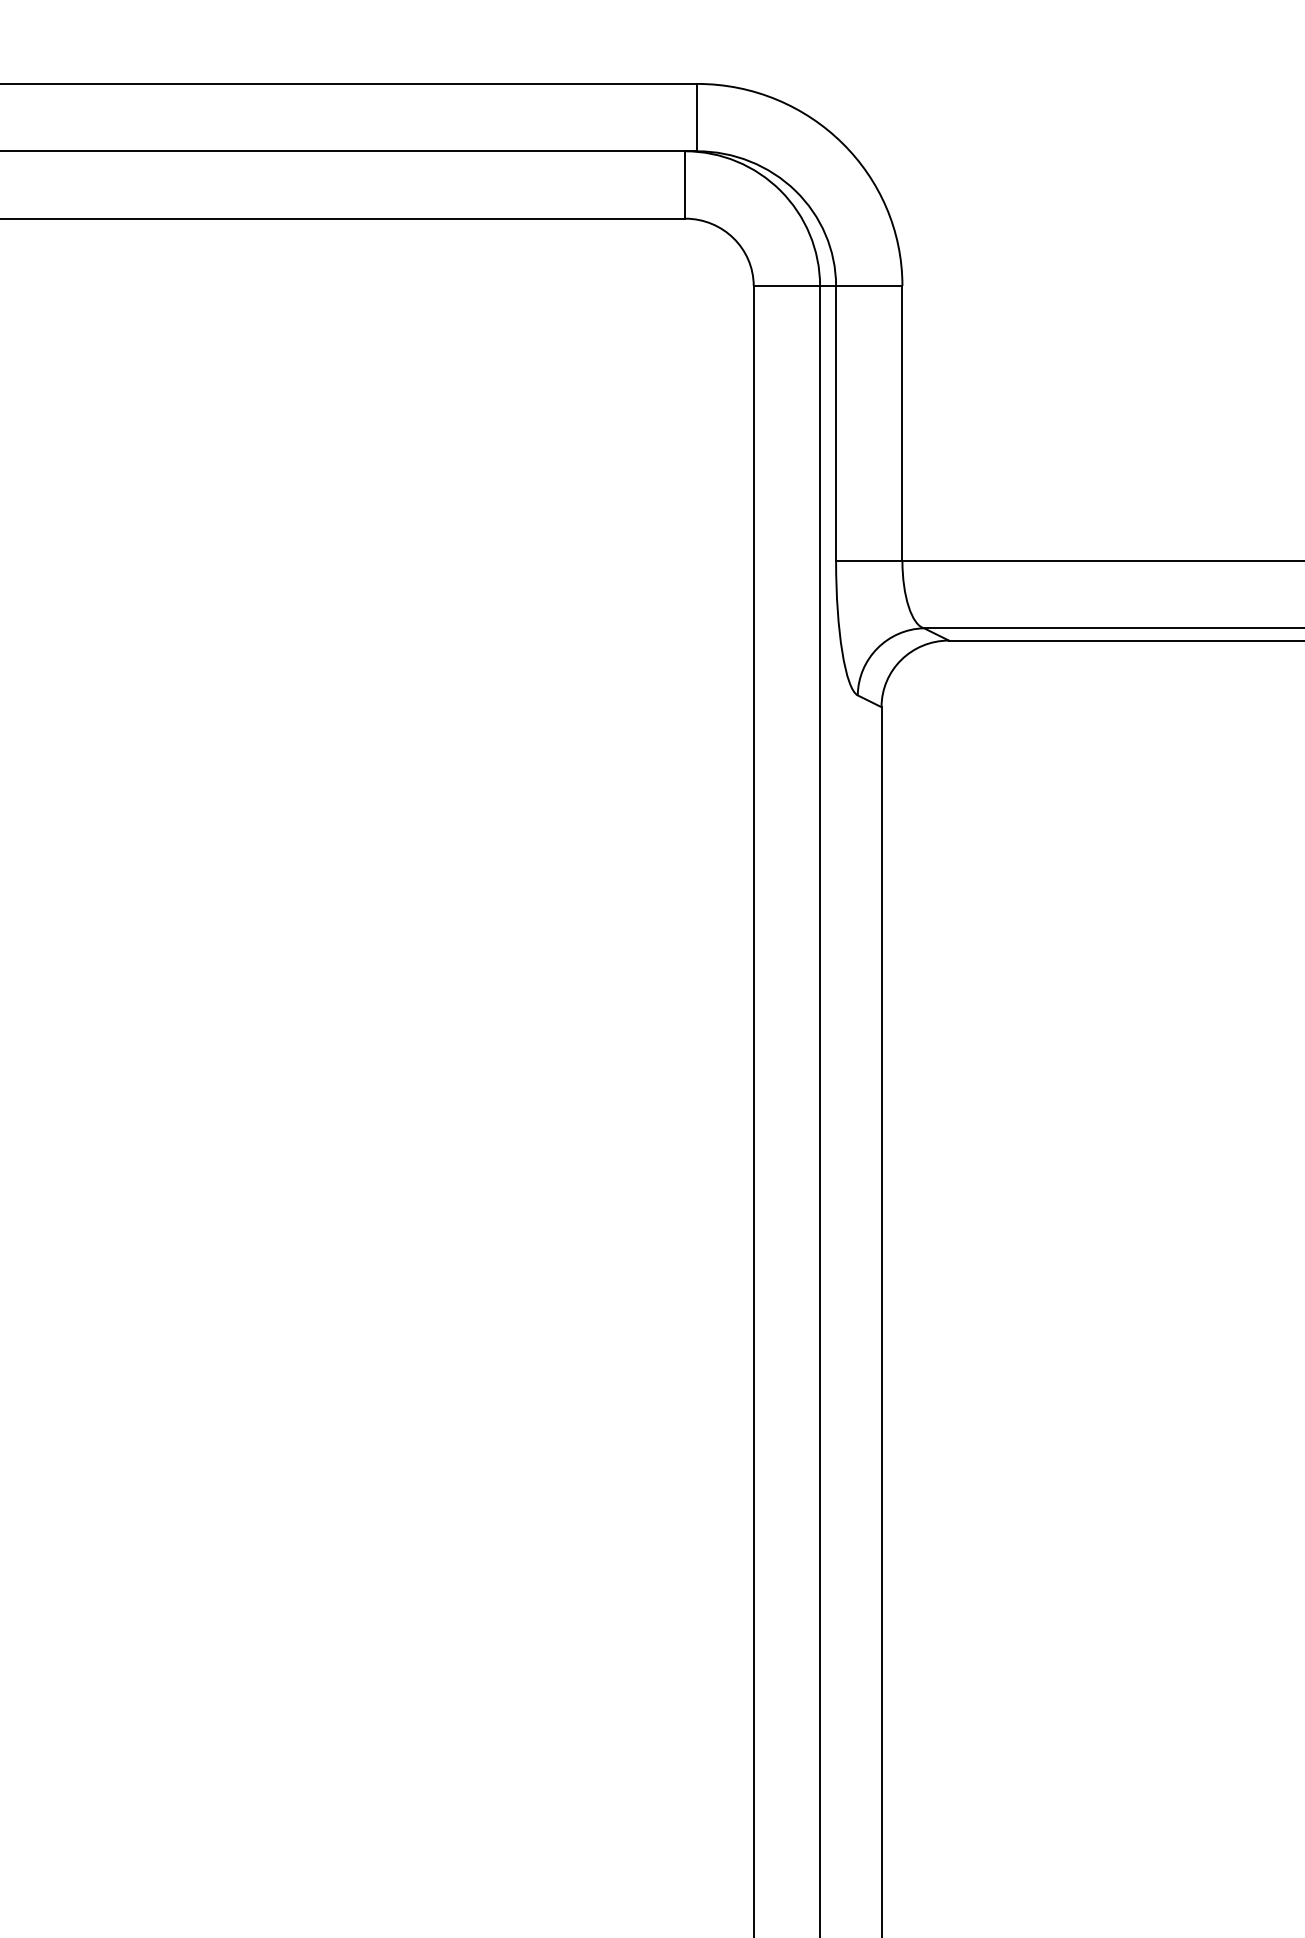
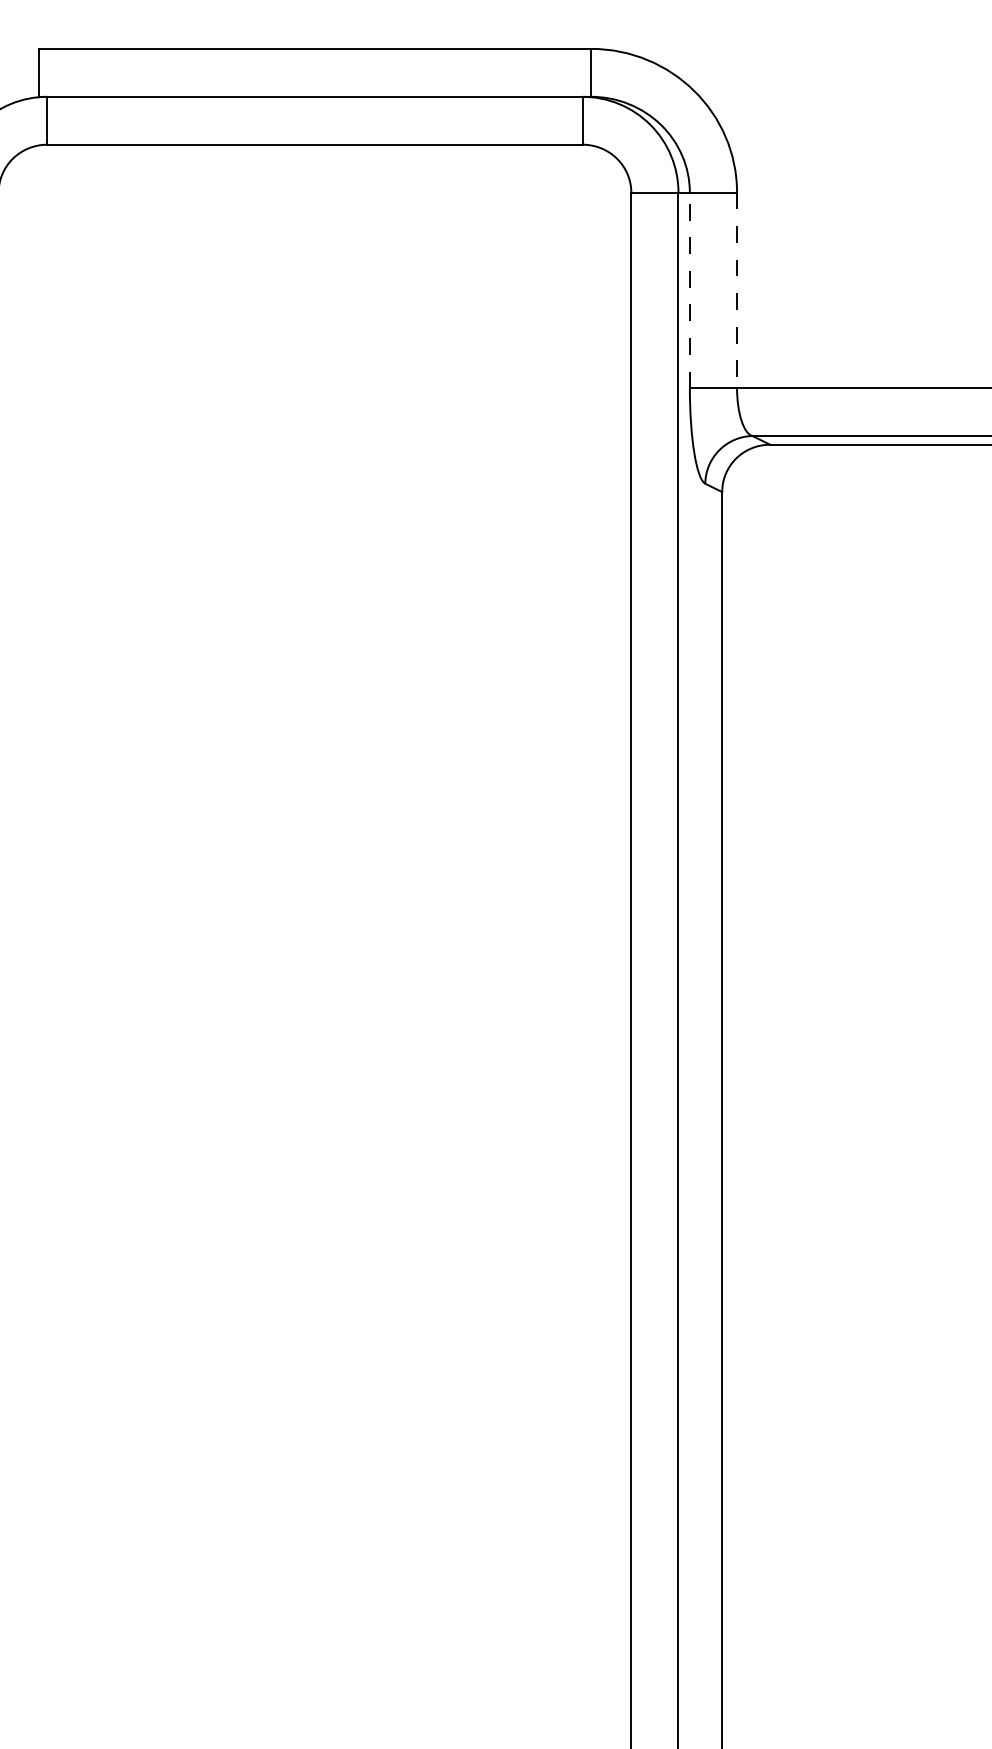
line: (835, 423) -> (689, 290), solid -> dashed
line: (903, 423) -> (737, 290), solid -> dashed

